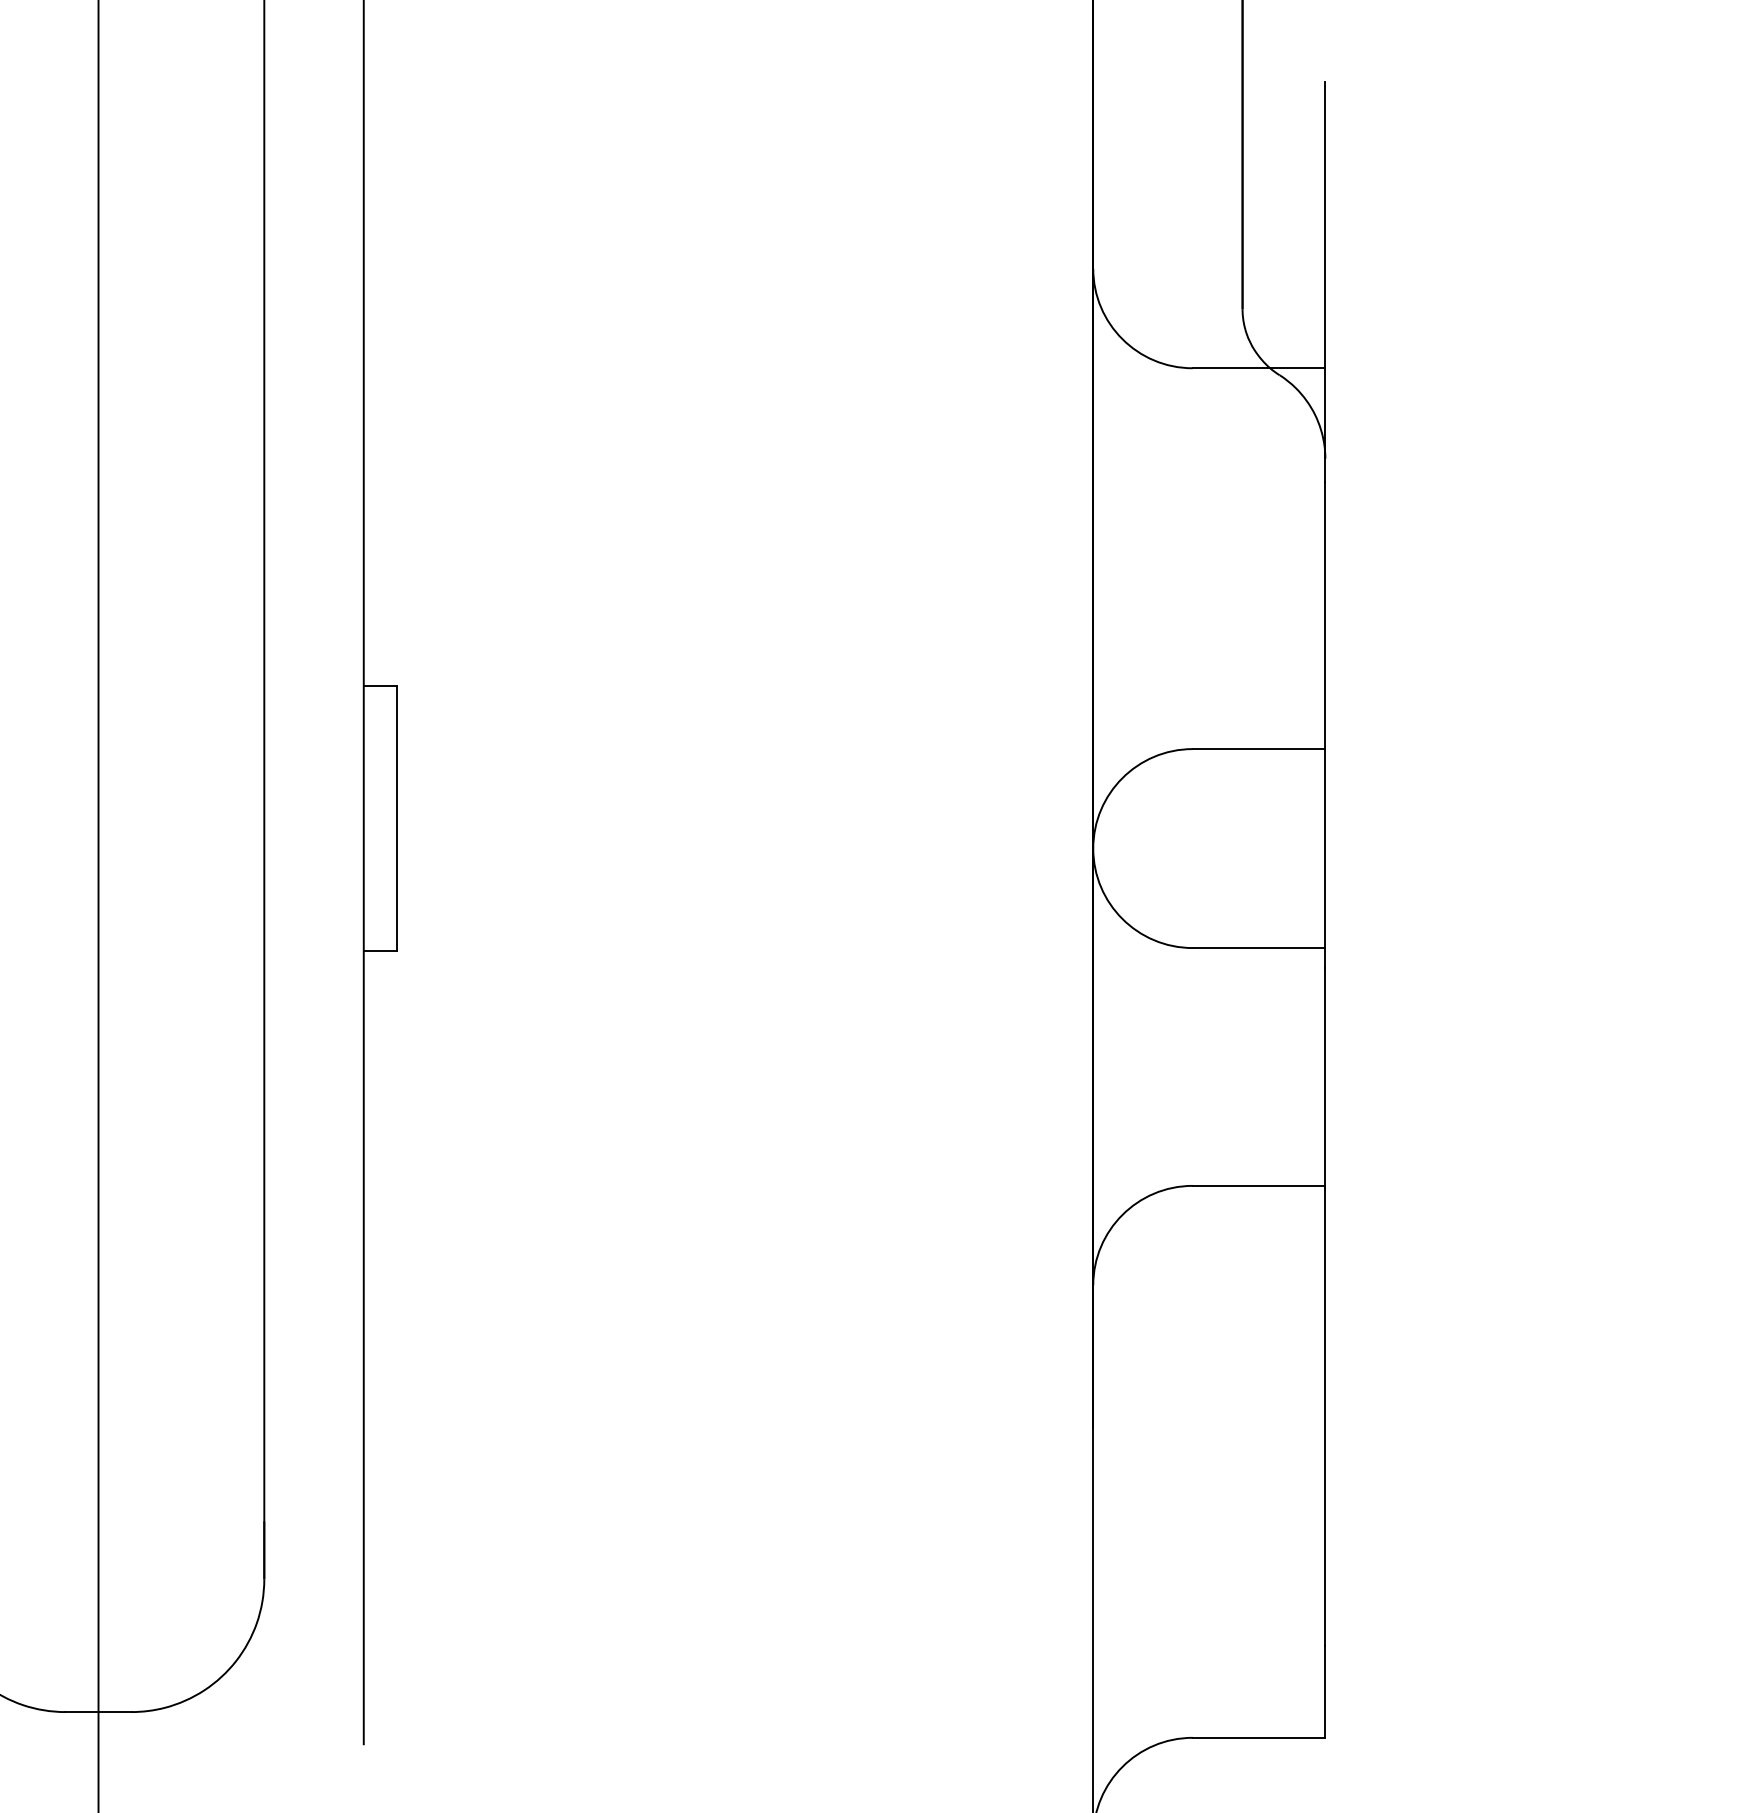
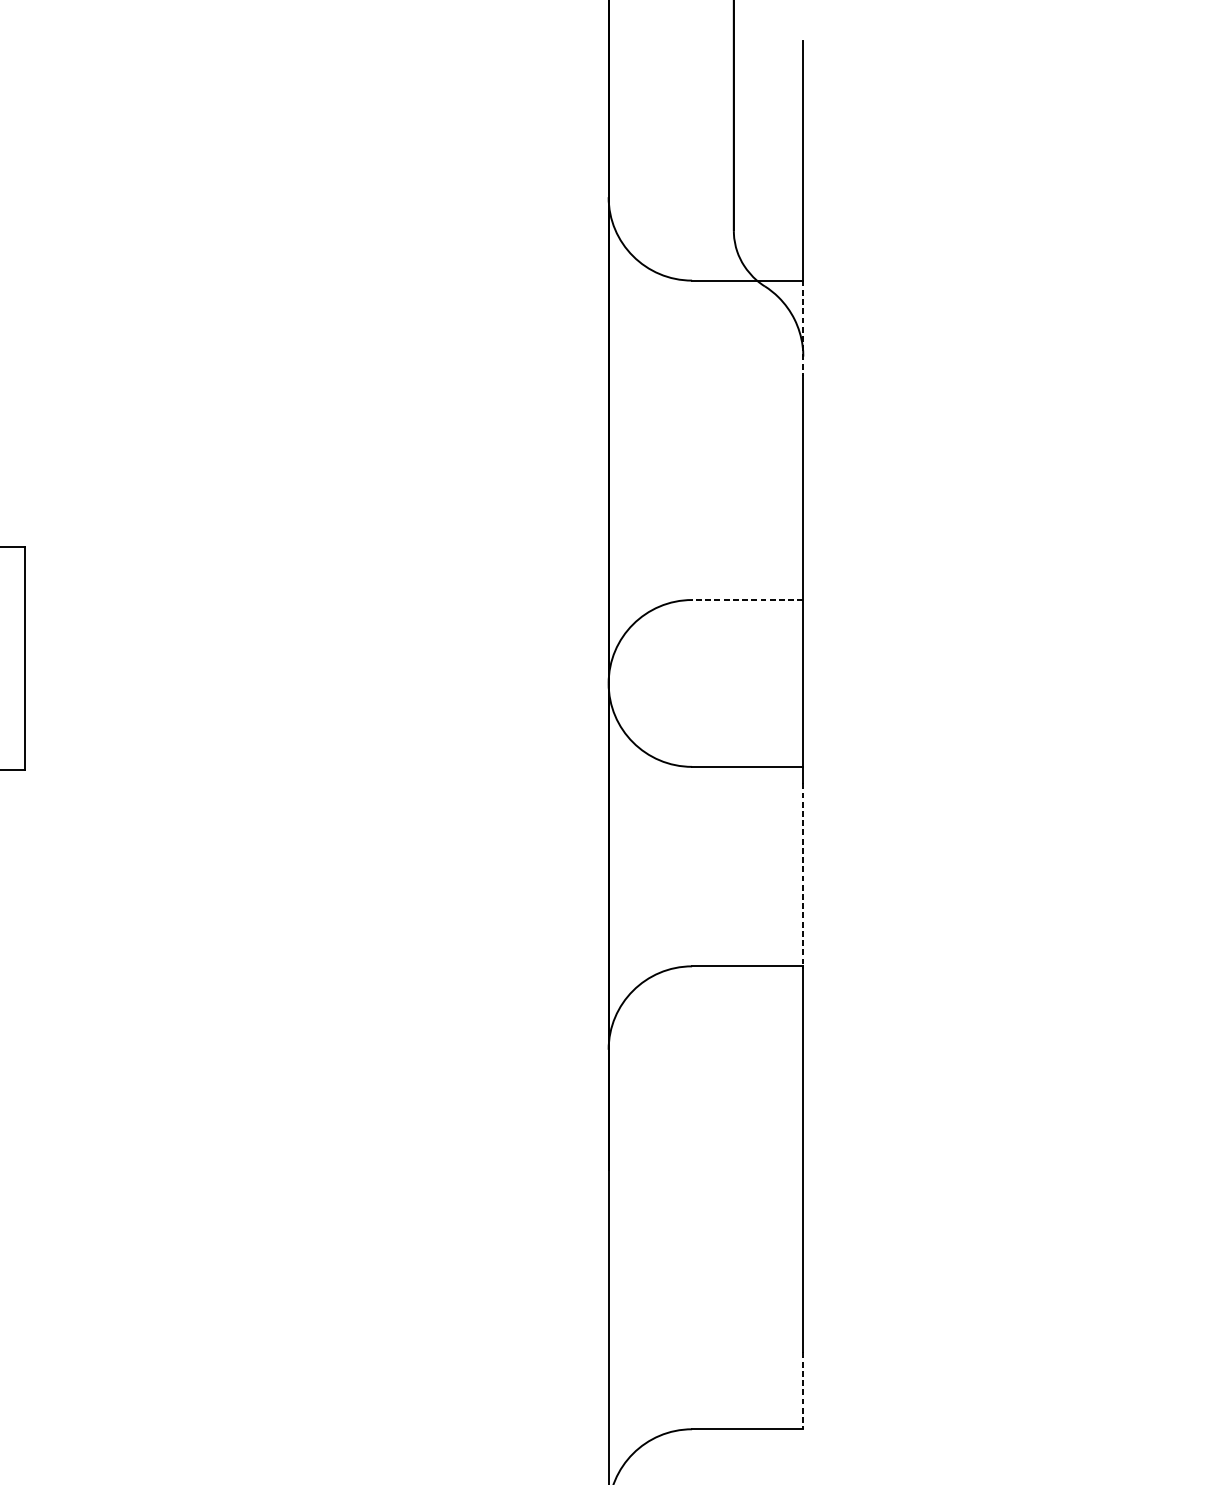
line: (1325, 424) -> (803, 327), solid -> dashed
line: (1258, 749) -> (747, 600), solid -> dashed
line: (1325, 1077) -> (803, 875), solid -> dashed
line: (1325, 1692) -> (803, 1391), solid -> dashed

